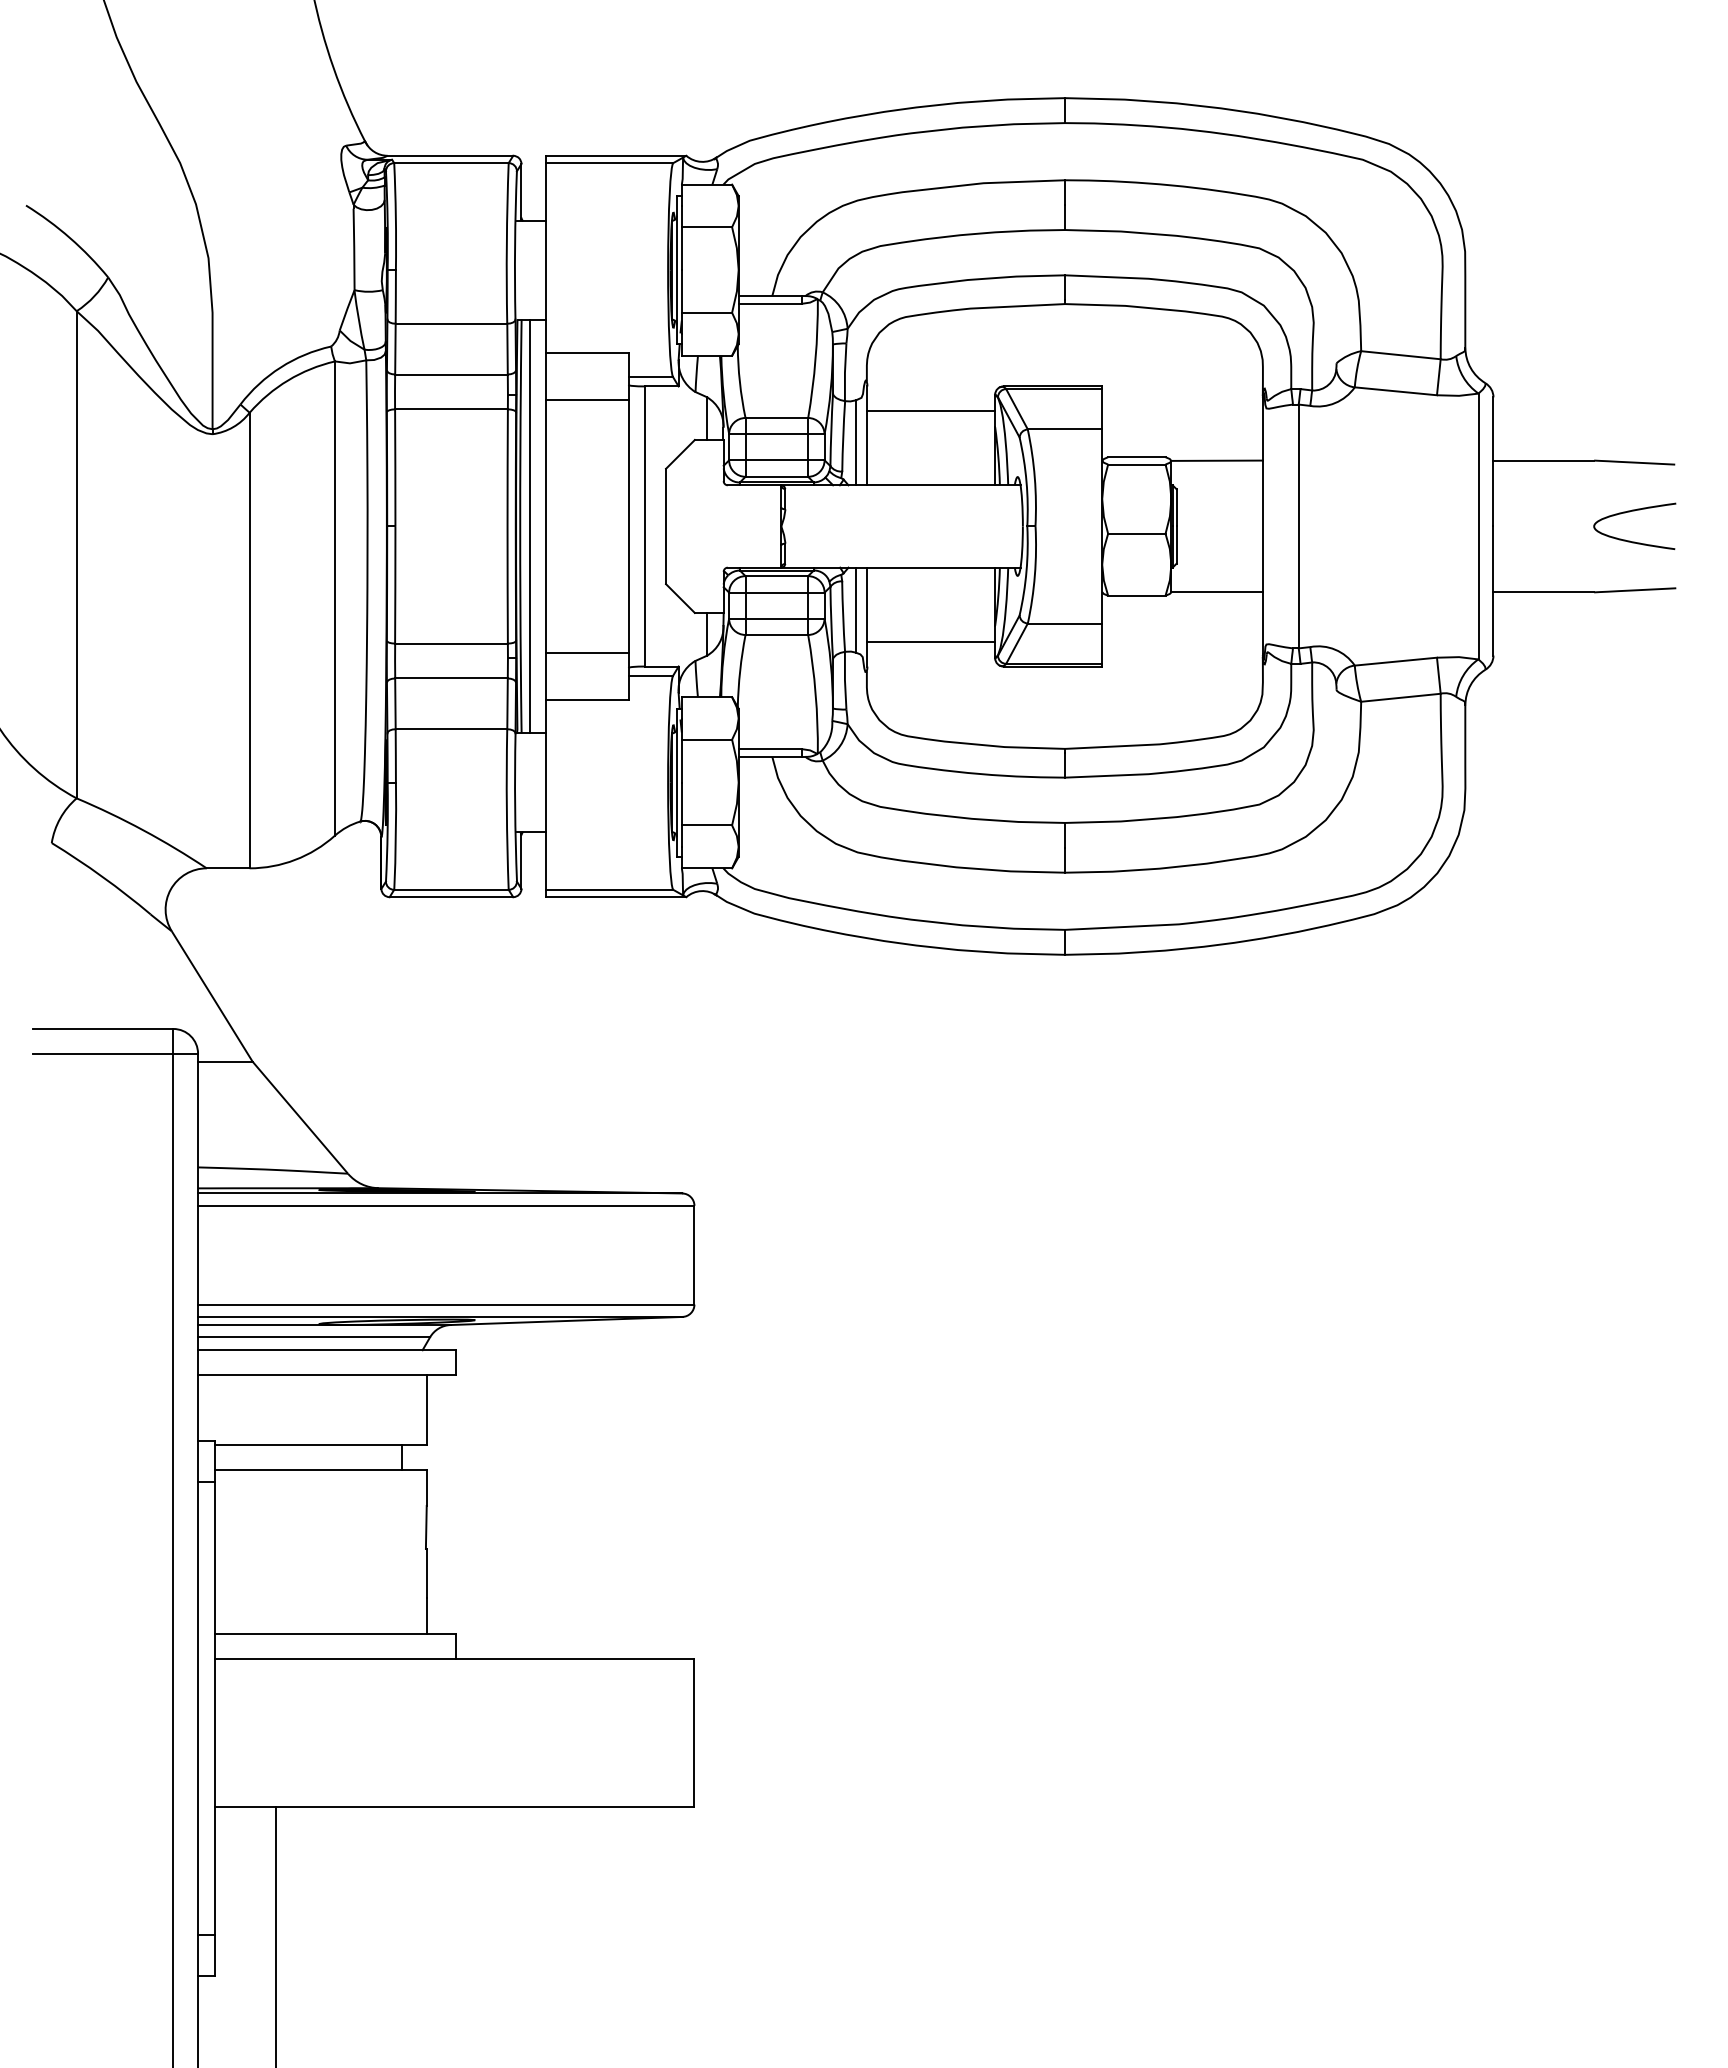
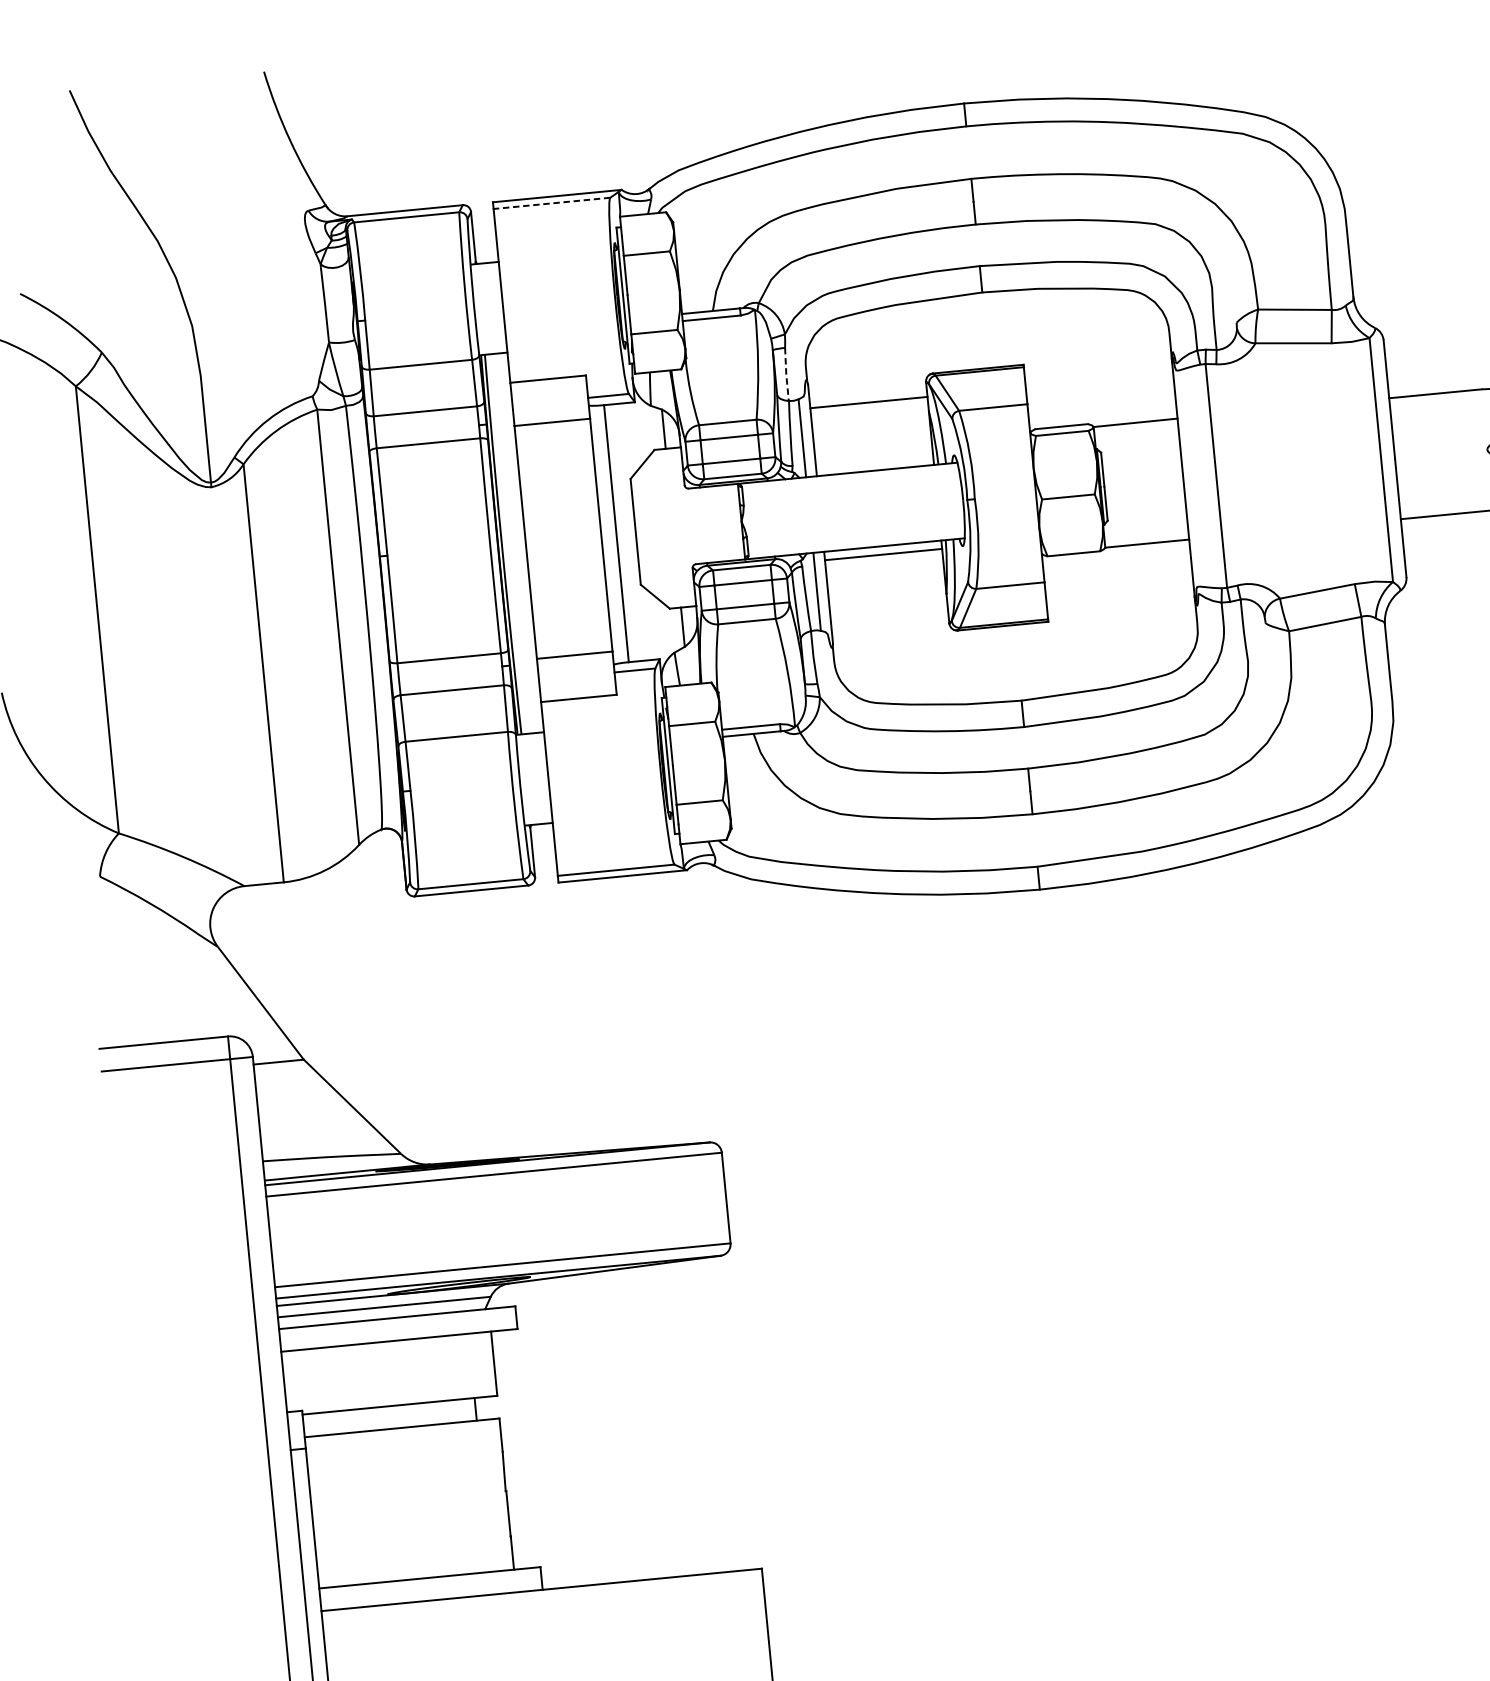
line: (609, 163) -> (551, 203), solid -> dashed
line: (844, 372) -> (785, 374), solid -> dashed
line: (529, 526) -> (510, 543), removed
line: (931, 641) -> (883, 554), moved

